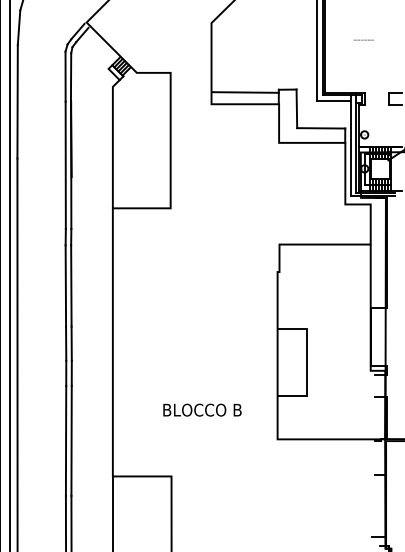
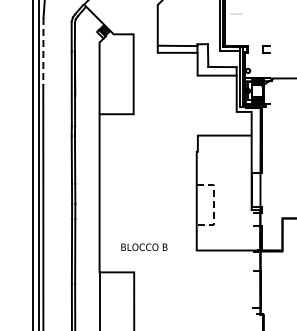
text: (363, 39) -> (236, 13), moved
line: (17, 101) -> (43, 51), solid -> dashed
line: (306, 363) -> (213, 205), solid -> dashed
text: (202, 410) -> (144, 247), moved

